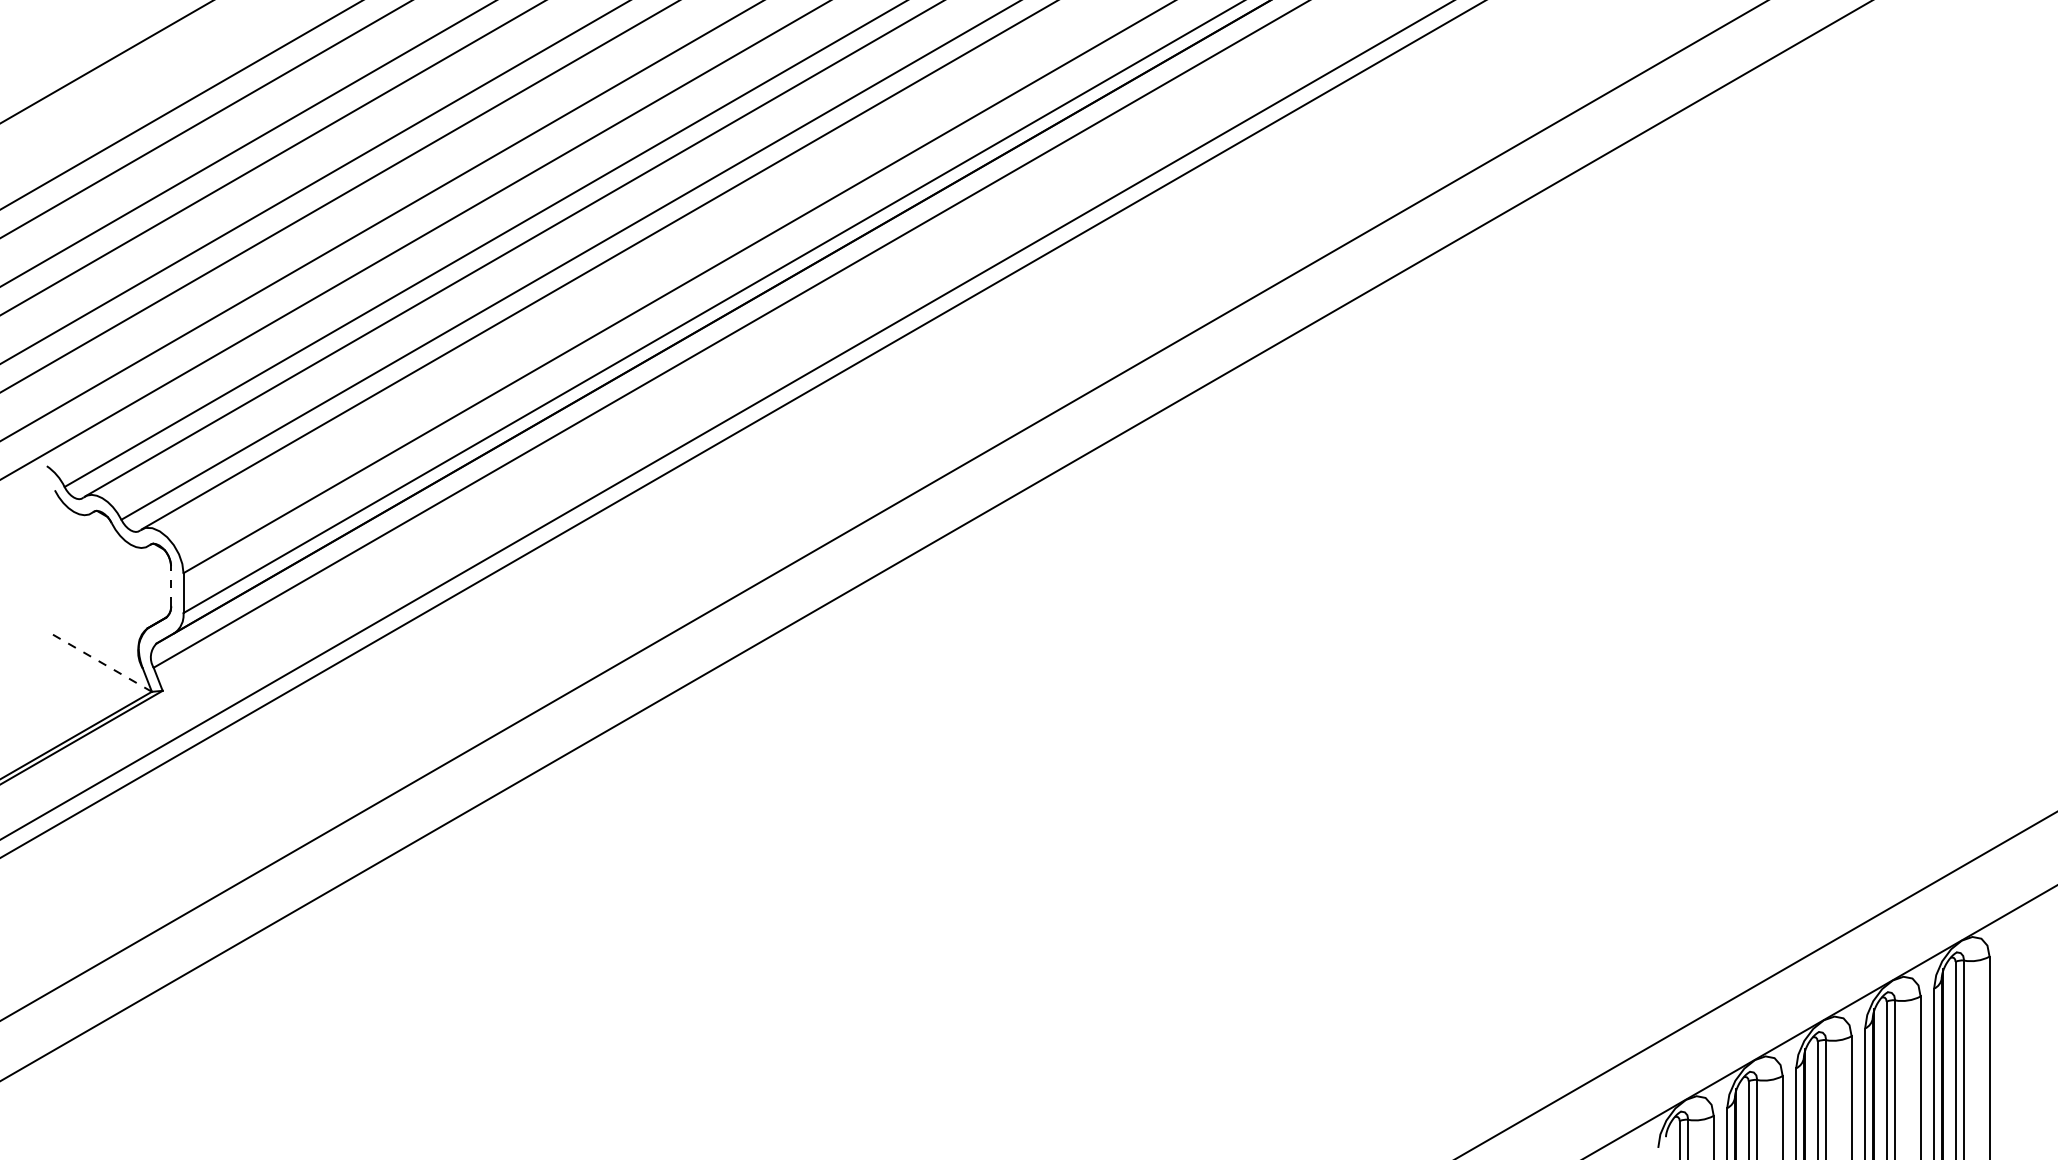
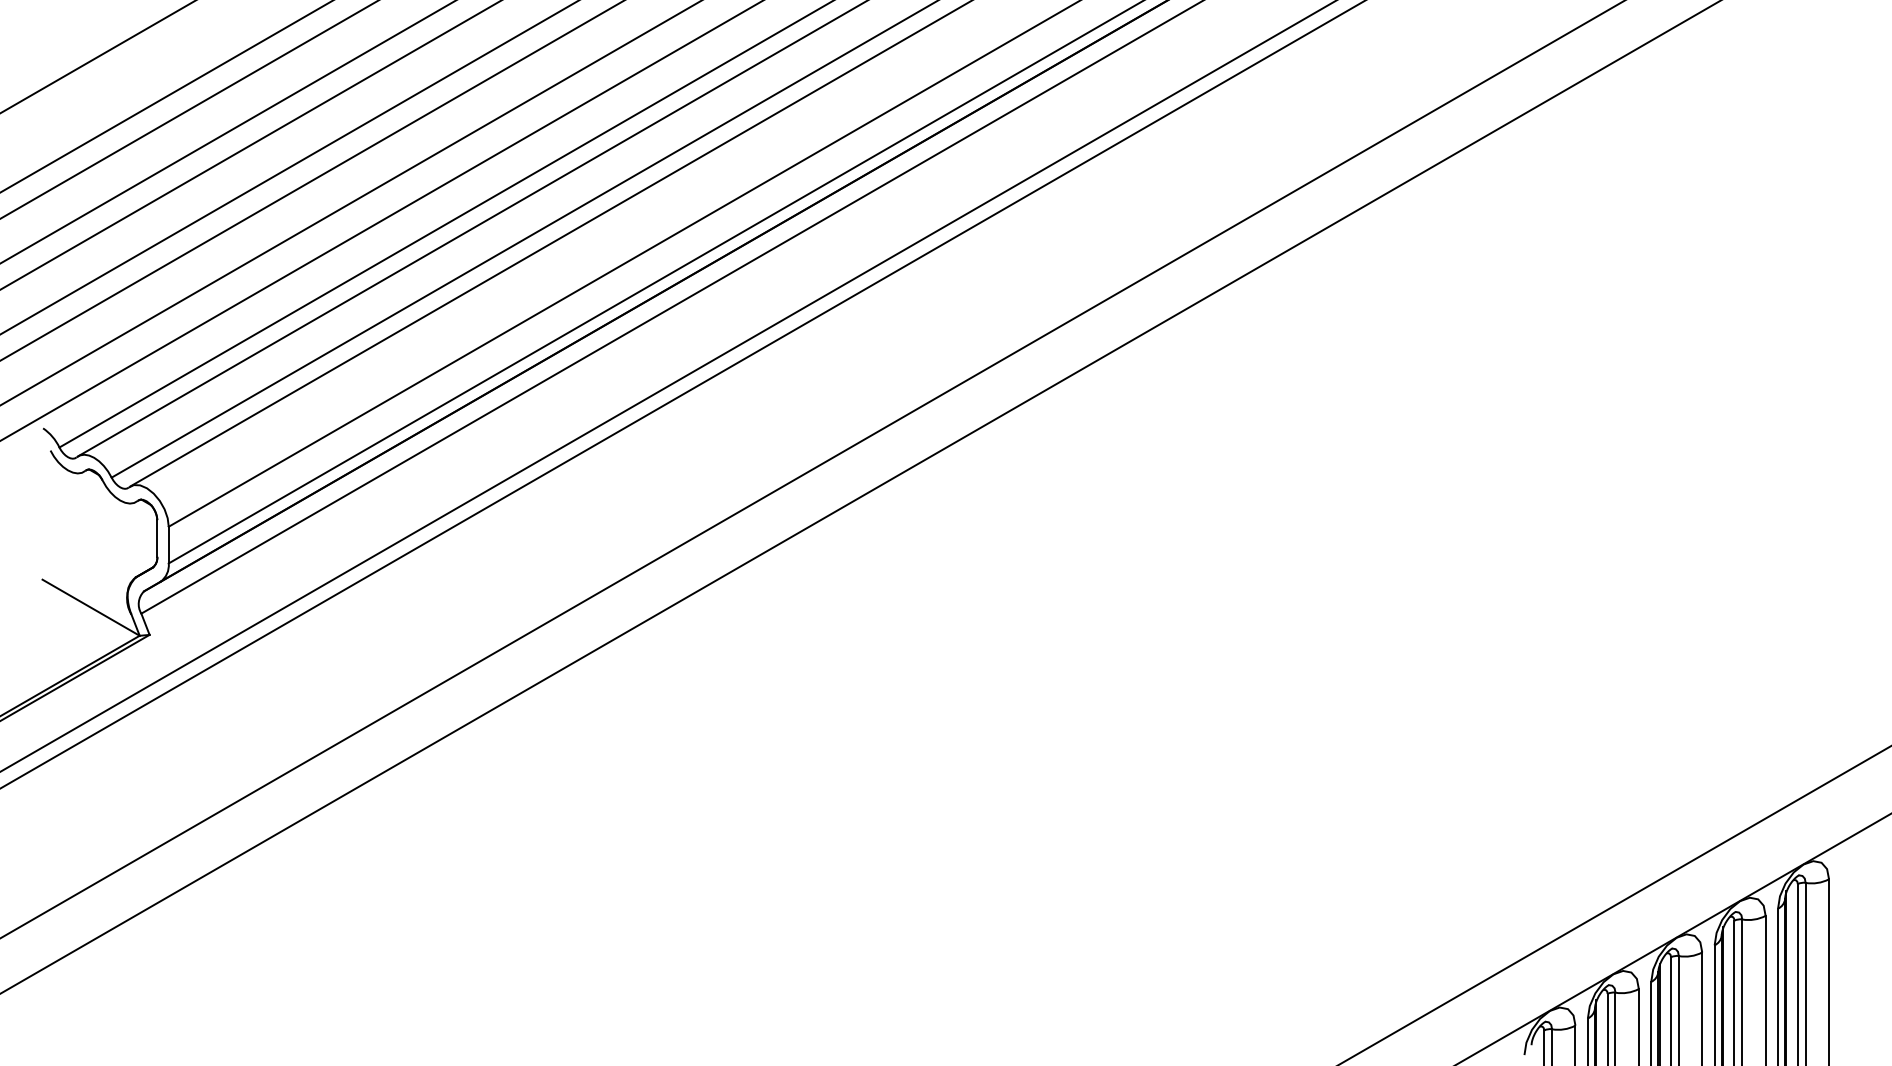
line: (171, 585) -> (157, 538), dashed -> solid
line: (98, 661) -> (90, 607), dashed -> solid

